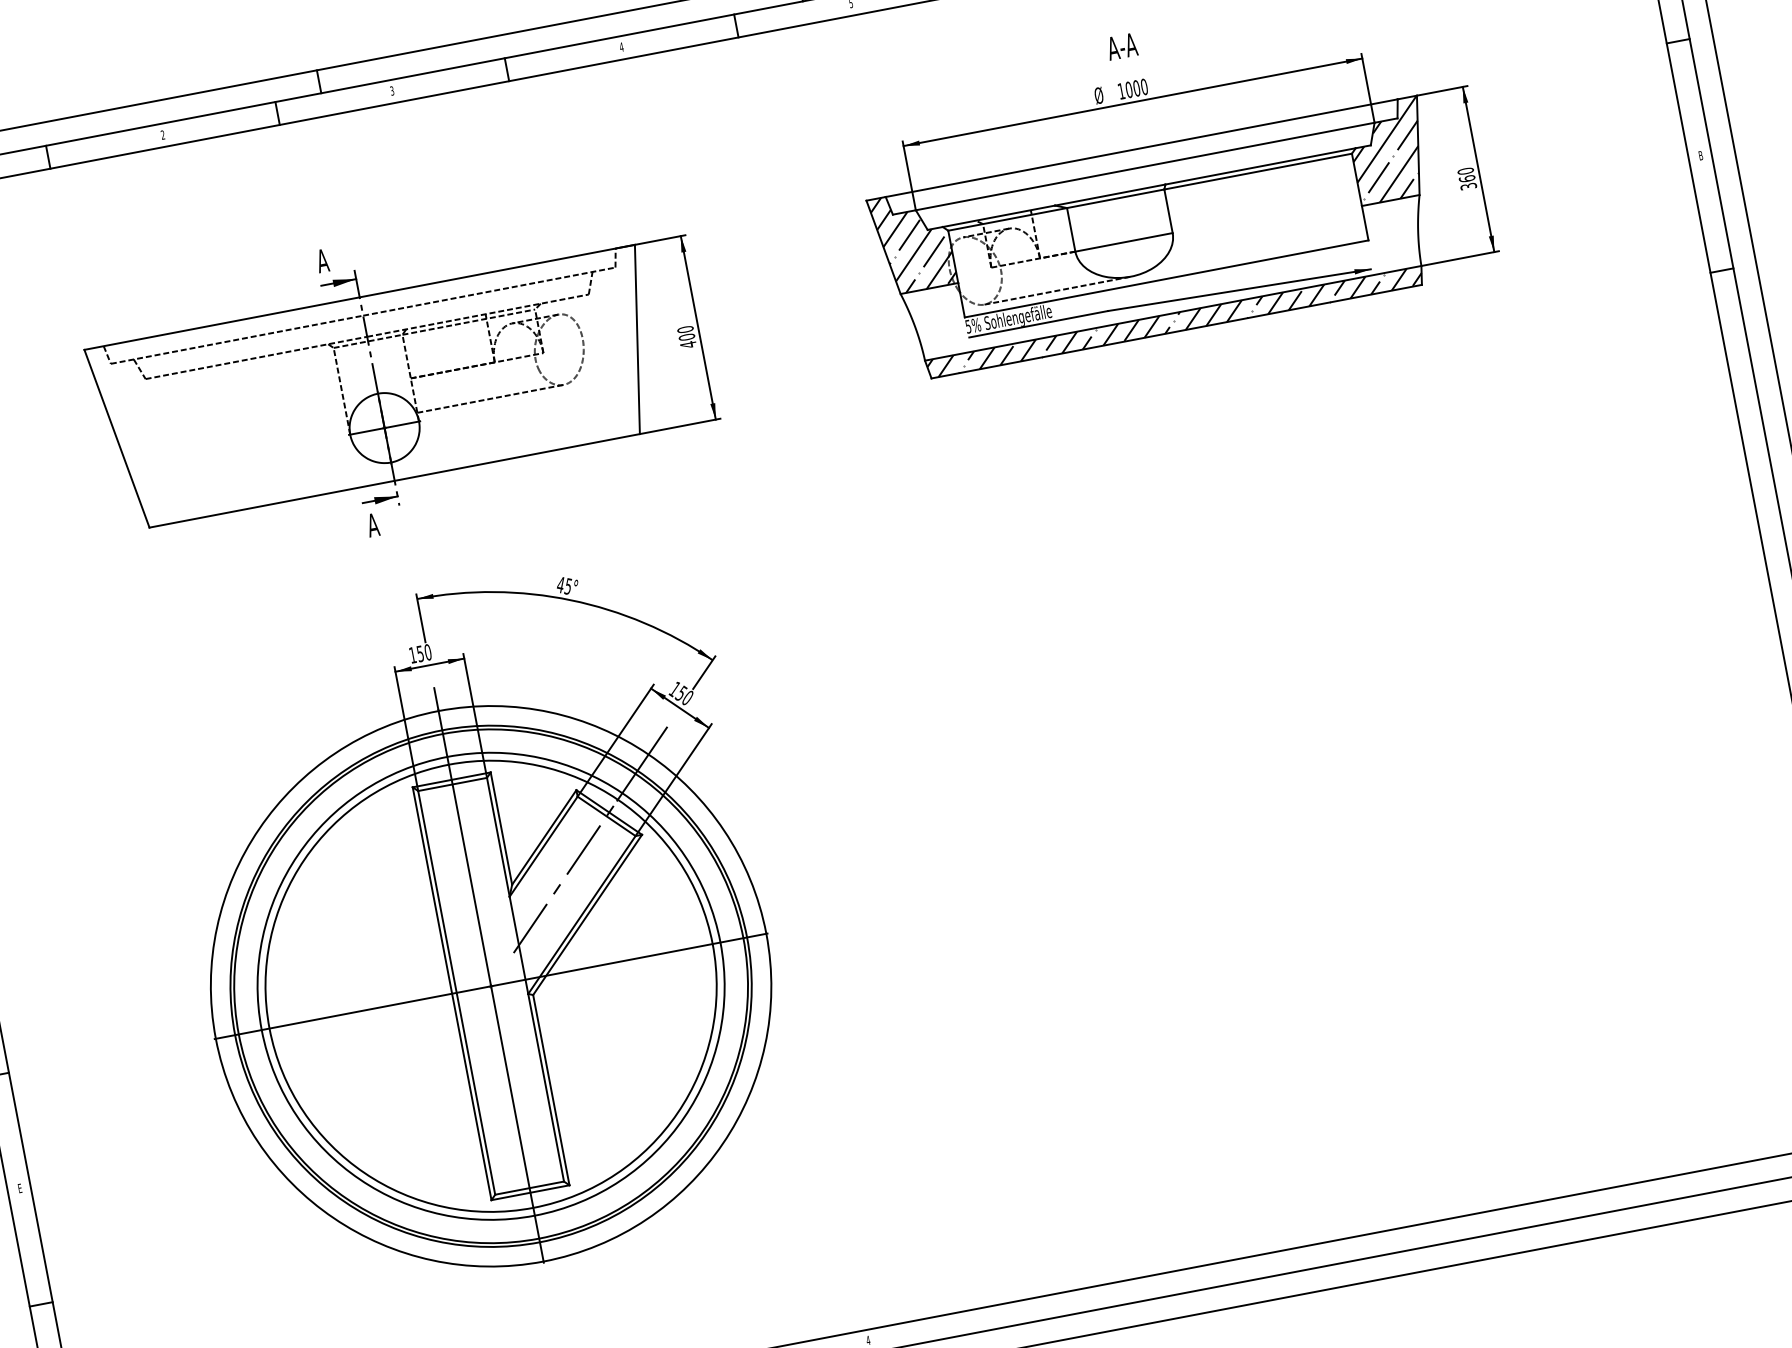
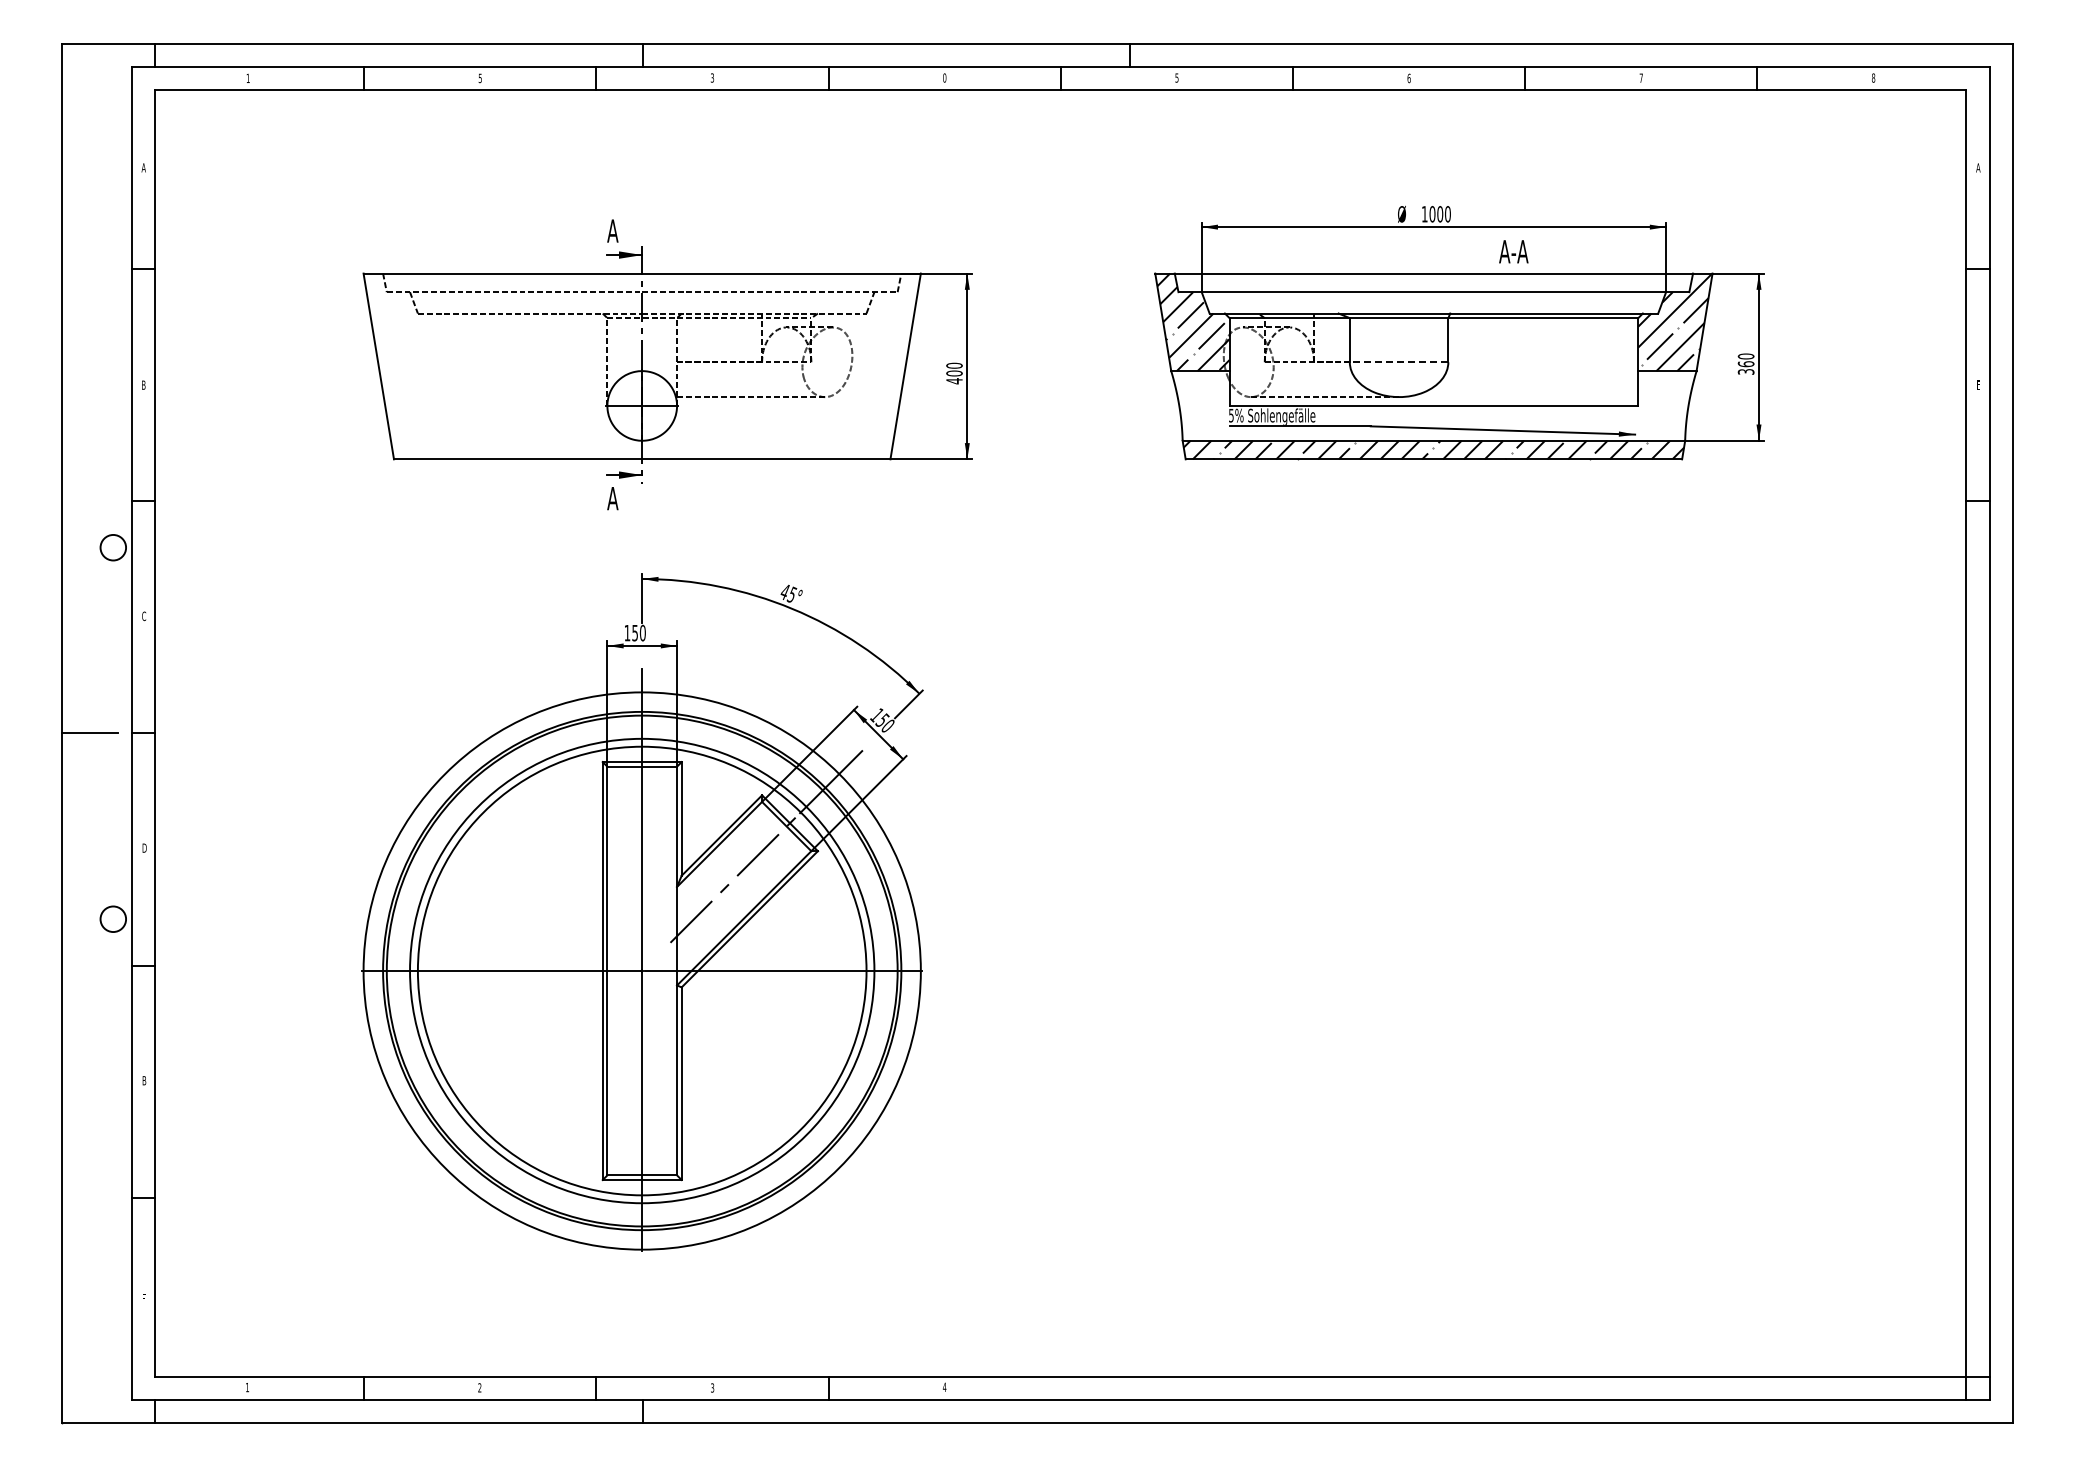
text: (621, 46) -> (944, 77), 4 -> 0
text: (1121, 46) -> (1513, 251), moved
text: (162, 134) -> (479, 77), 2 -> 5
text: (1700, 155) -> (1978, 384), B -> E
line: (1123, 242) -> (1398, 362), solid -> dashed
text: (20, 1188) -> (144, 1080), E -> B

